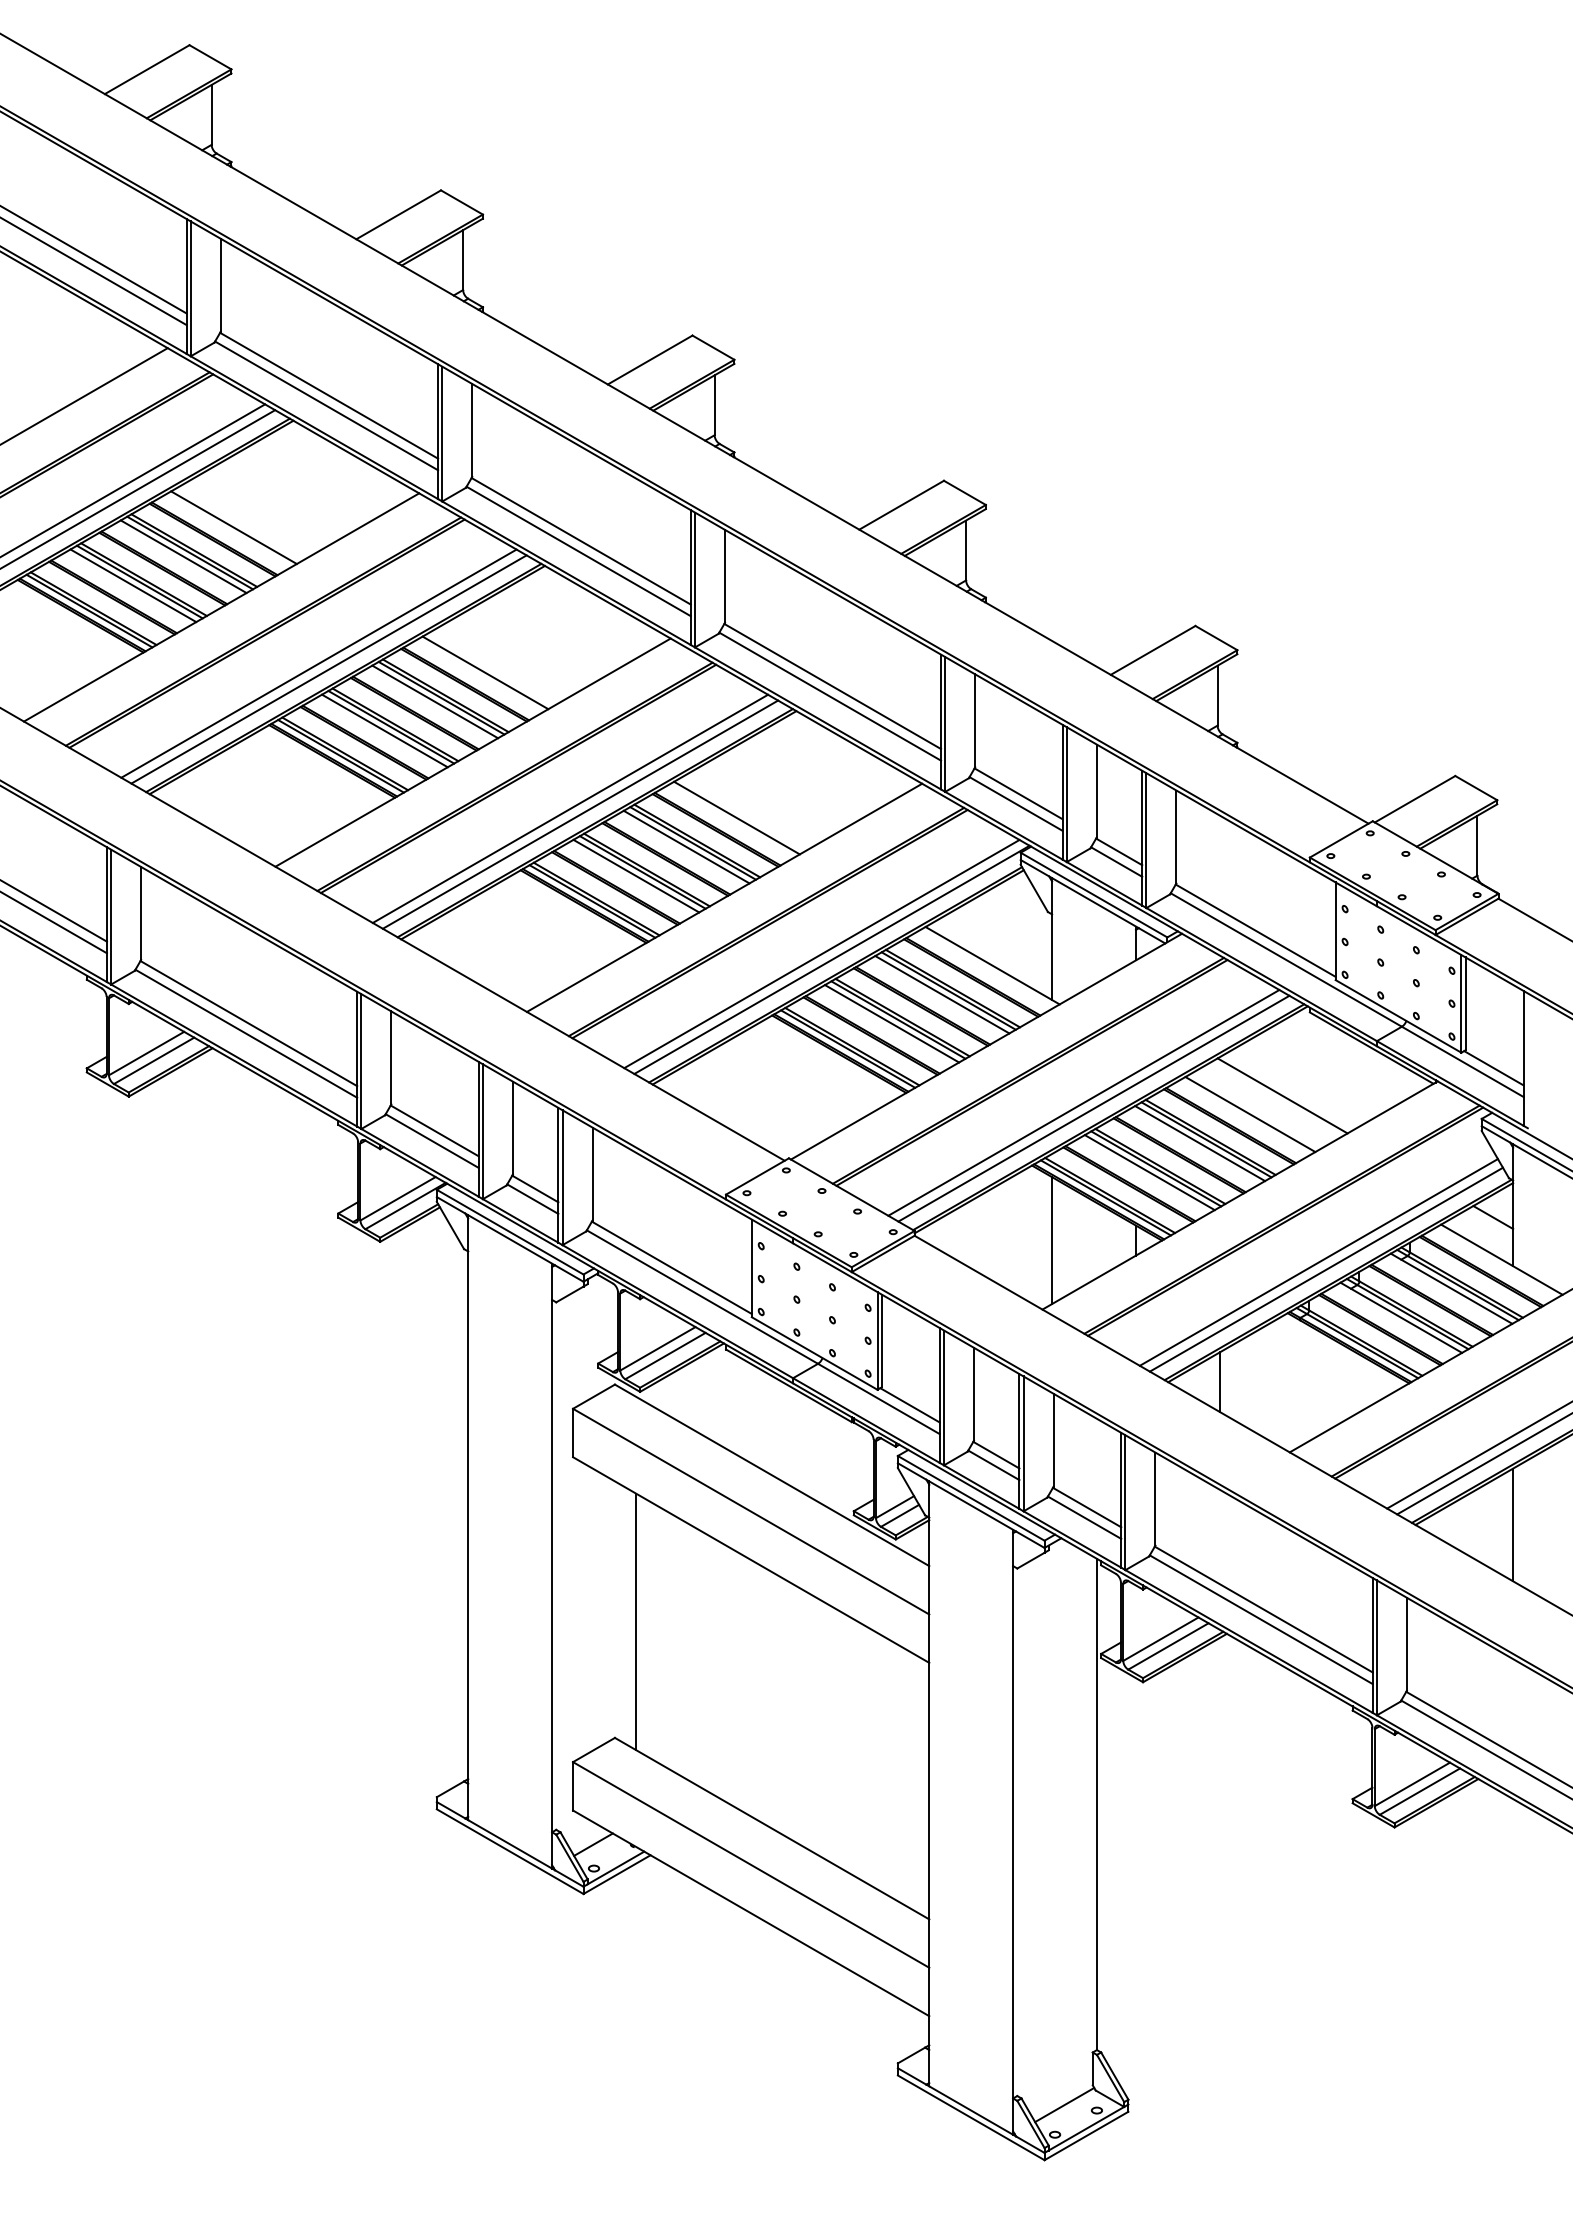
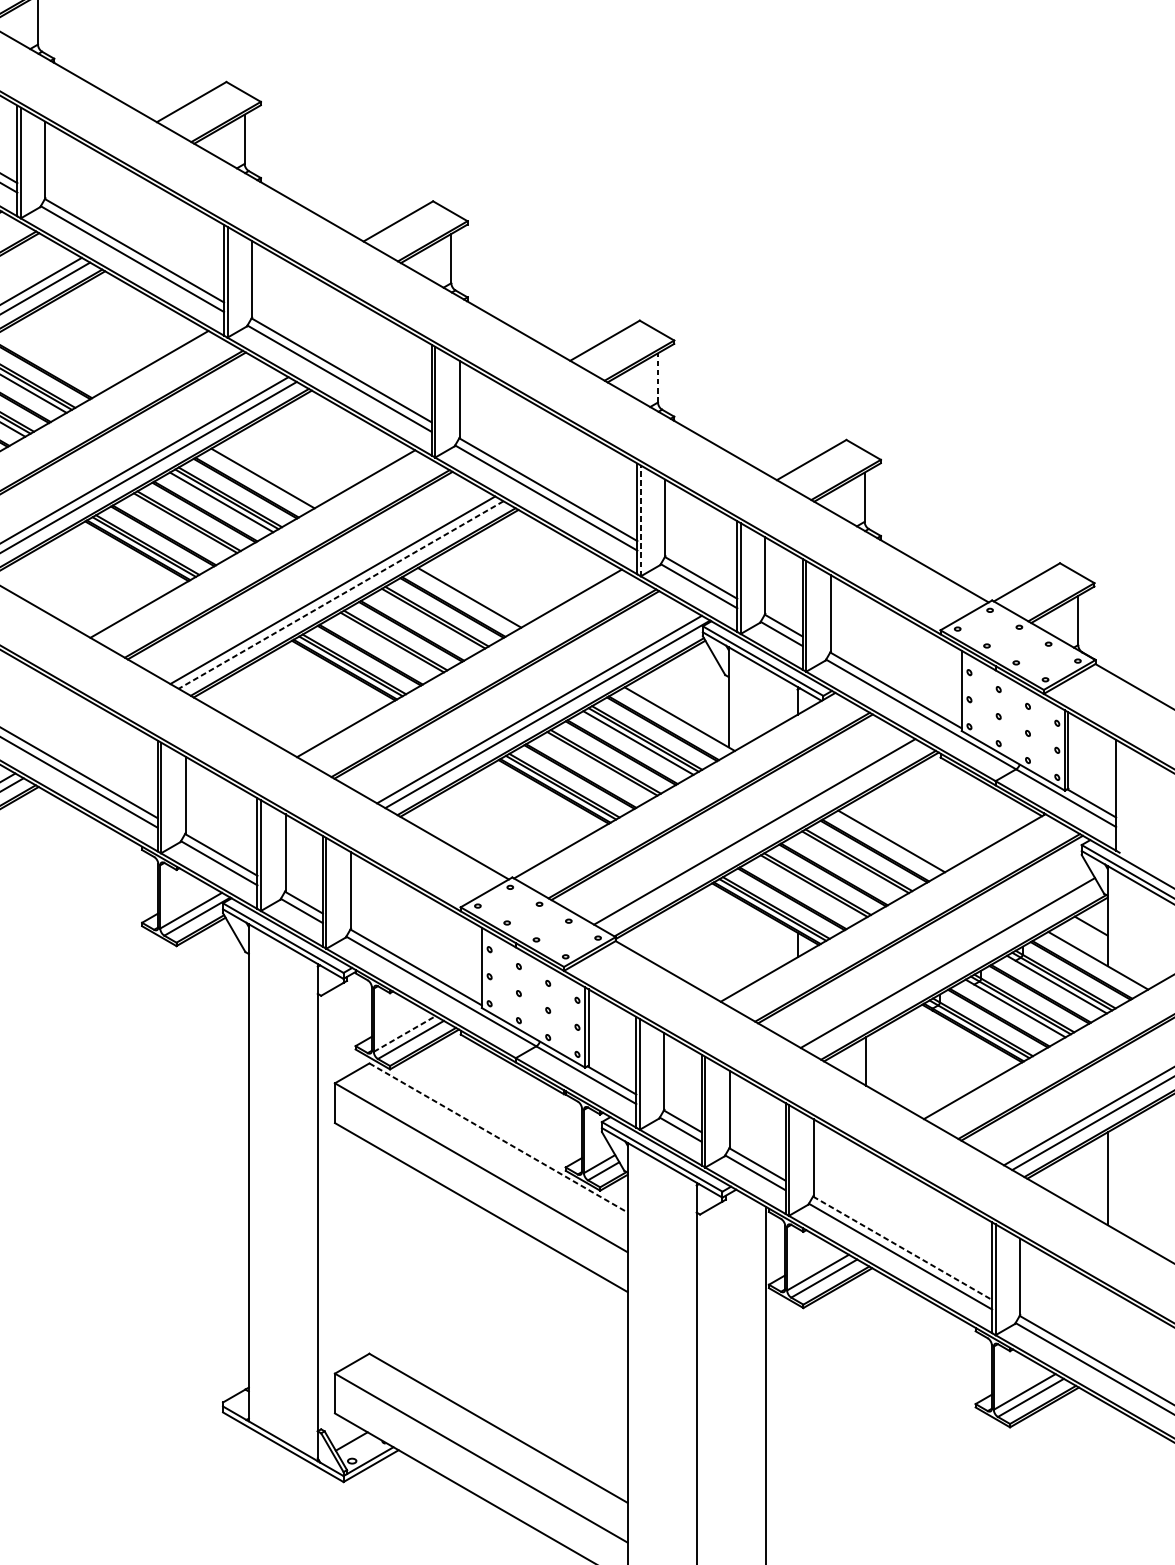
line: (233, 527) -> (55, 359), removed
line: (966, 550) -> (658, 377), solid -> dashed
line: (945, 723) -> (641, 520), solid -> dashed
line: (384, 730) -> (180, 525), removed
line: (580, 814) -> (341, 594), solid -> dashed
line: (686, 846) -> (428, 621), removed
line: (636, 875) -> (387, 645), removed
line: (891, 1023) -> (596, 766), removed
line: (1282, 1095) -> (918, 825), removed
line: (1093, 1108) -> (762, 836), removed
line: (1200, 1143) -> (850, 865), removed
line: (1149, 1172) -> (808, 889), removed
line: (1052, 1240) -> (728, 944), removed
line: (1325, 1269) -> (953, 968), removed
line: (658, 1348) -> (405, 1033), solid -> dashed
line: (772, 1475) -> (498, 1138), solid -> dashed
line: (1263, 1609) -> (902, 1248), solid -> dashed
line: (635, 1621) -> (386, 1258), removed

